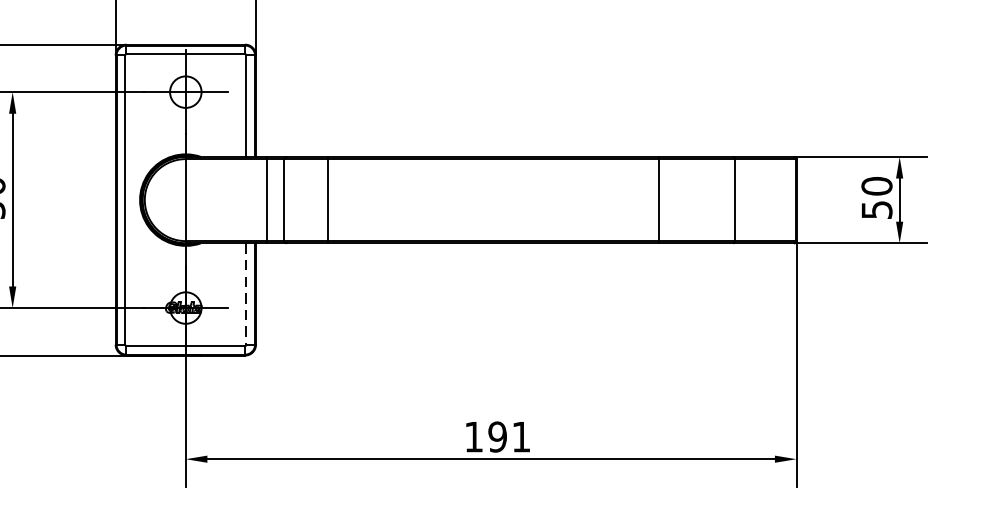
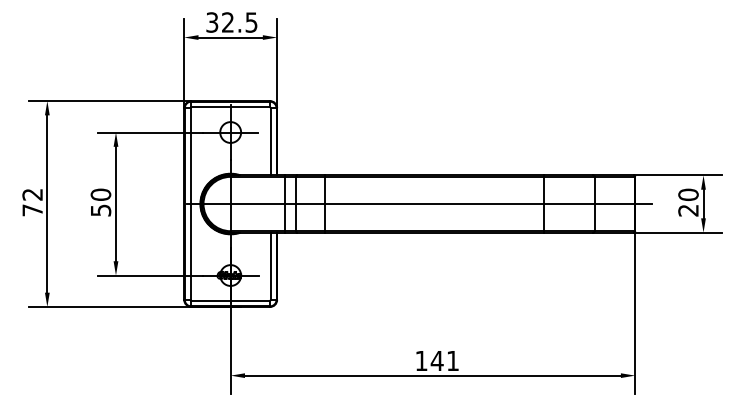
line: (469, 200) -> (418, 204), added
text: (876, 209) -> (688, 210), 50 -> 20
line: (245, 294) -> (270, 266), dashed -> solid
text: (496, 436) -> (436, 360), 191 -> 141

